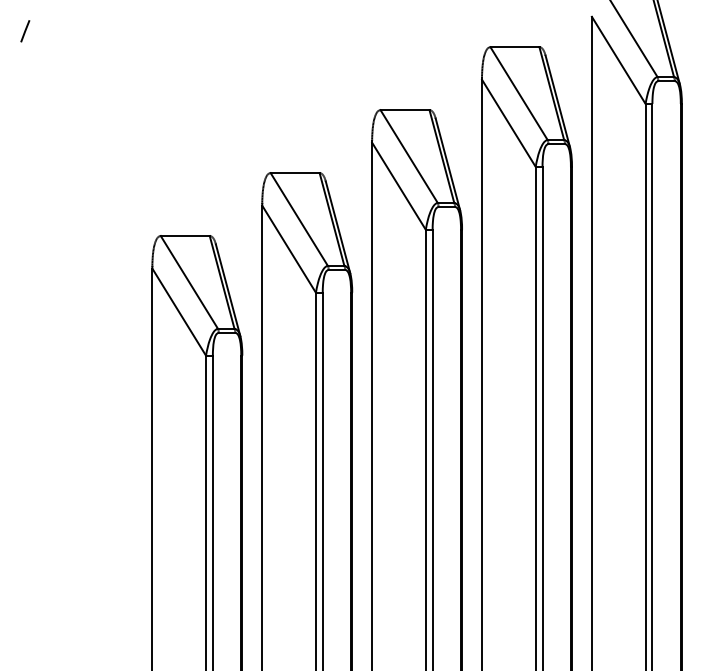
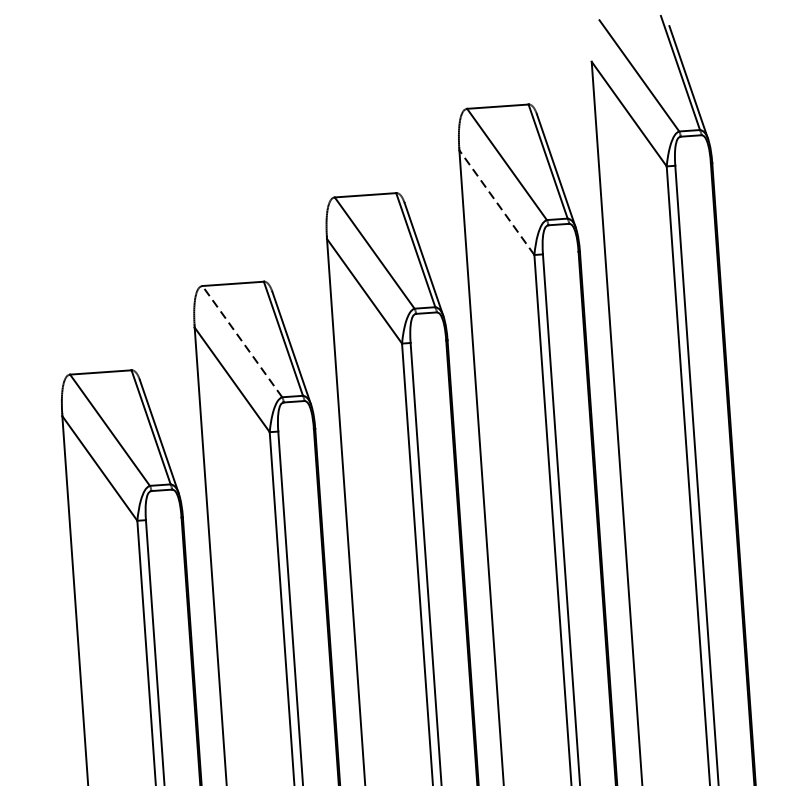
line: (508, 122) -> (496, 201), solid -> dashed
line: (298, 219) -> (241, 341), solid -> dashed

